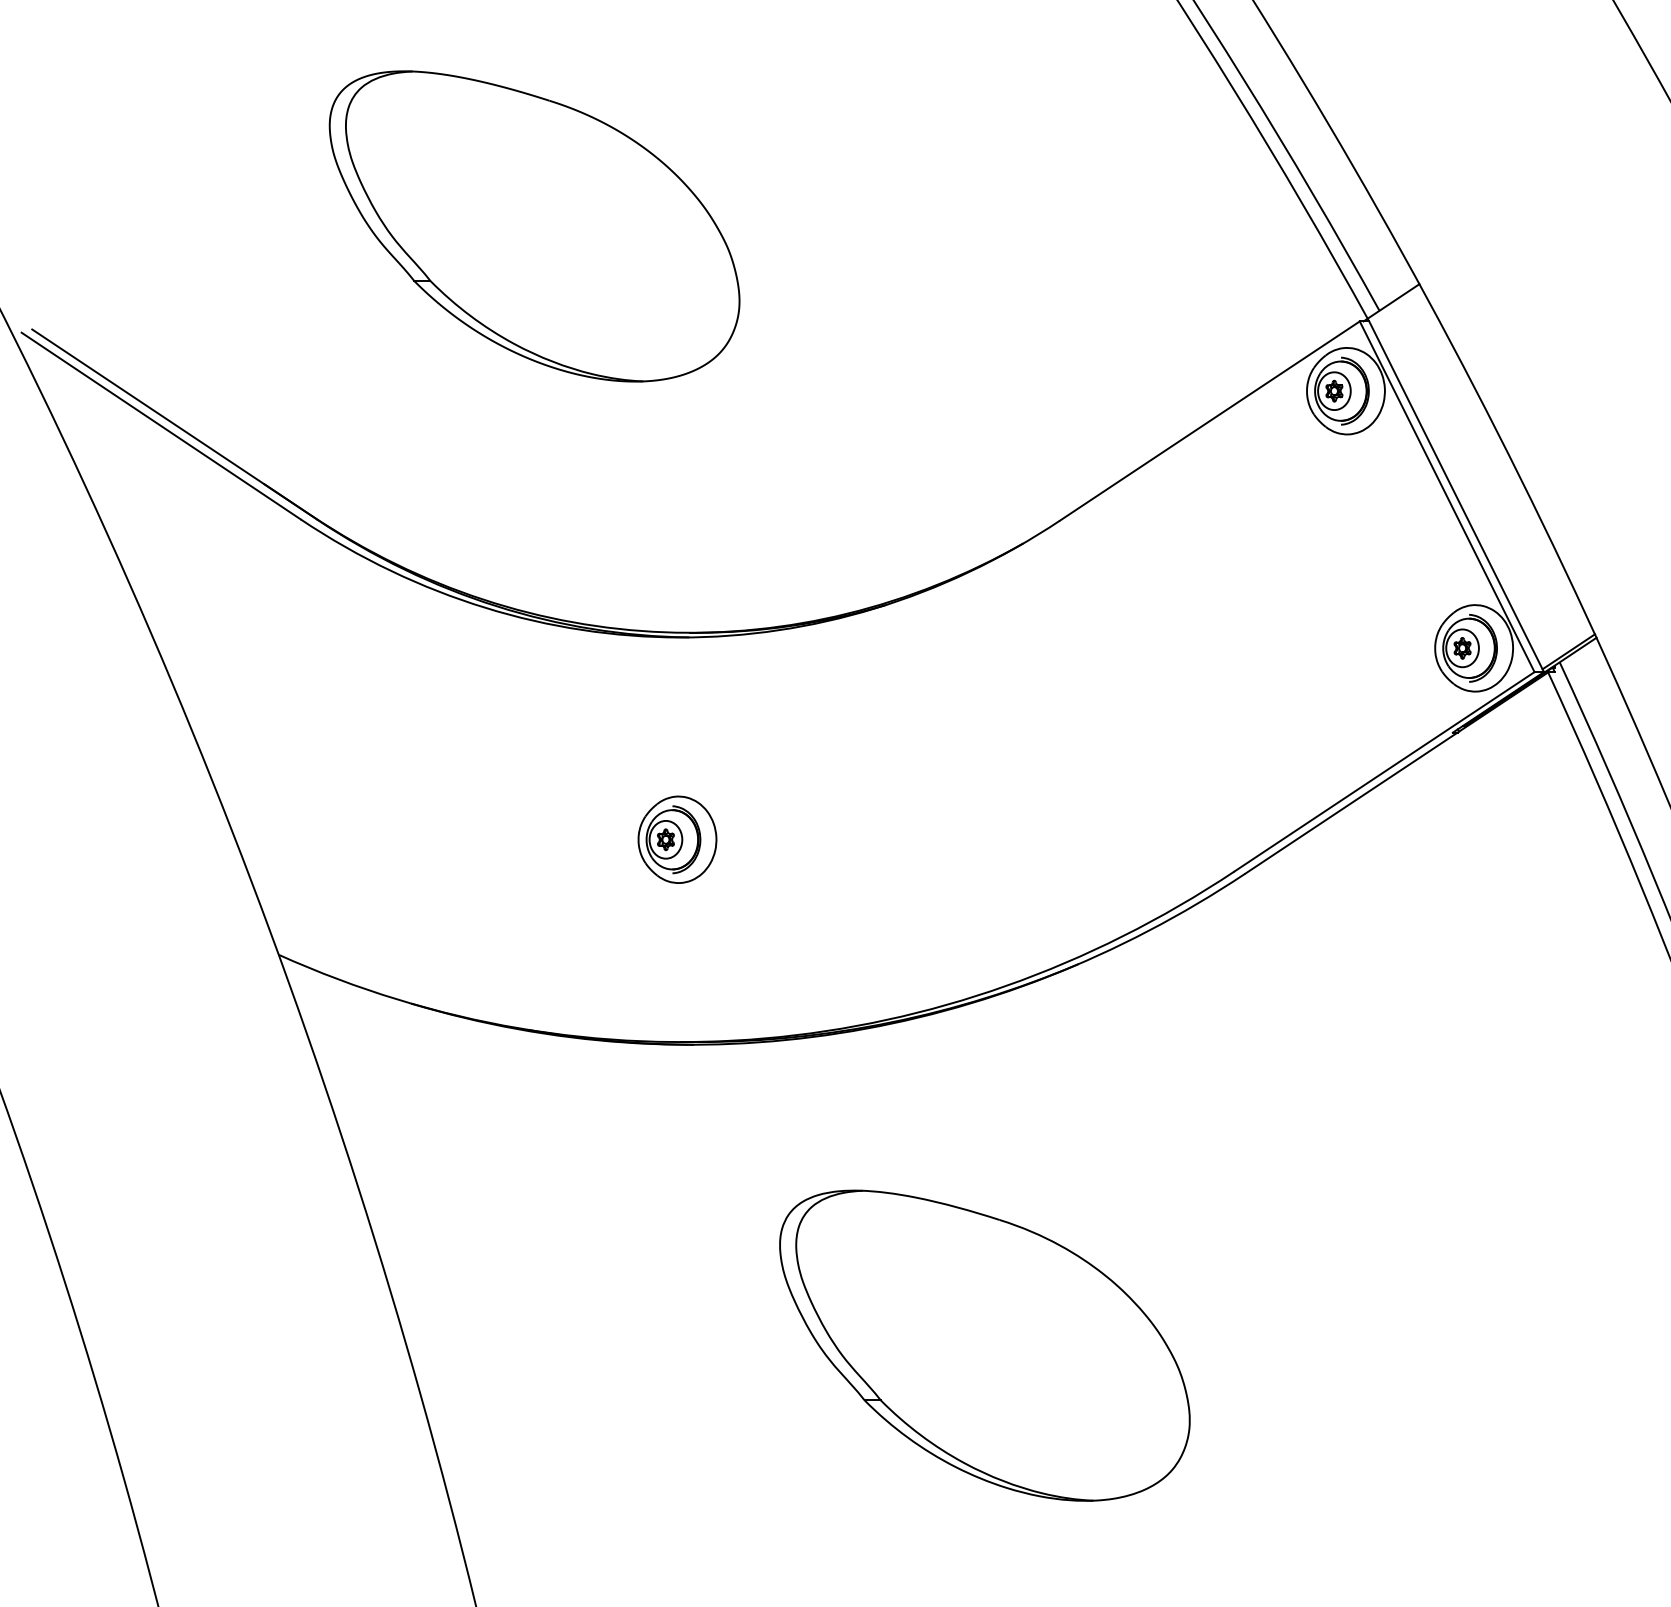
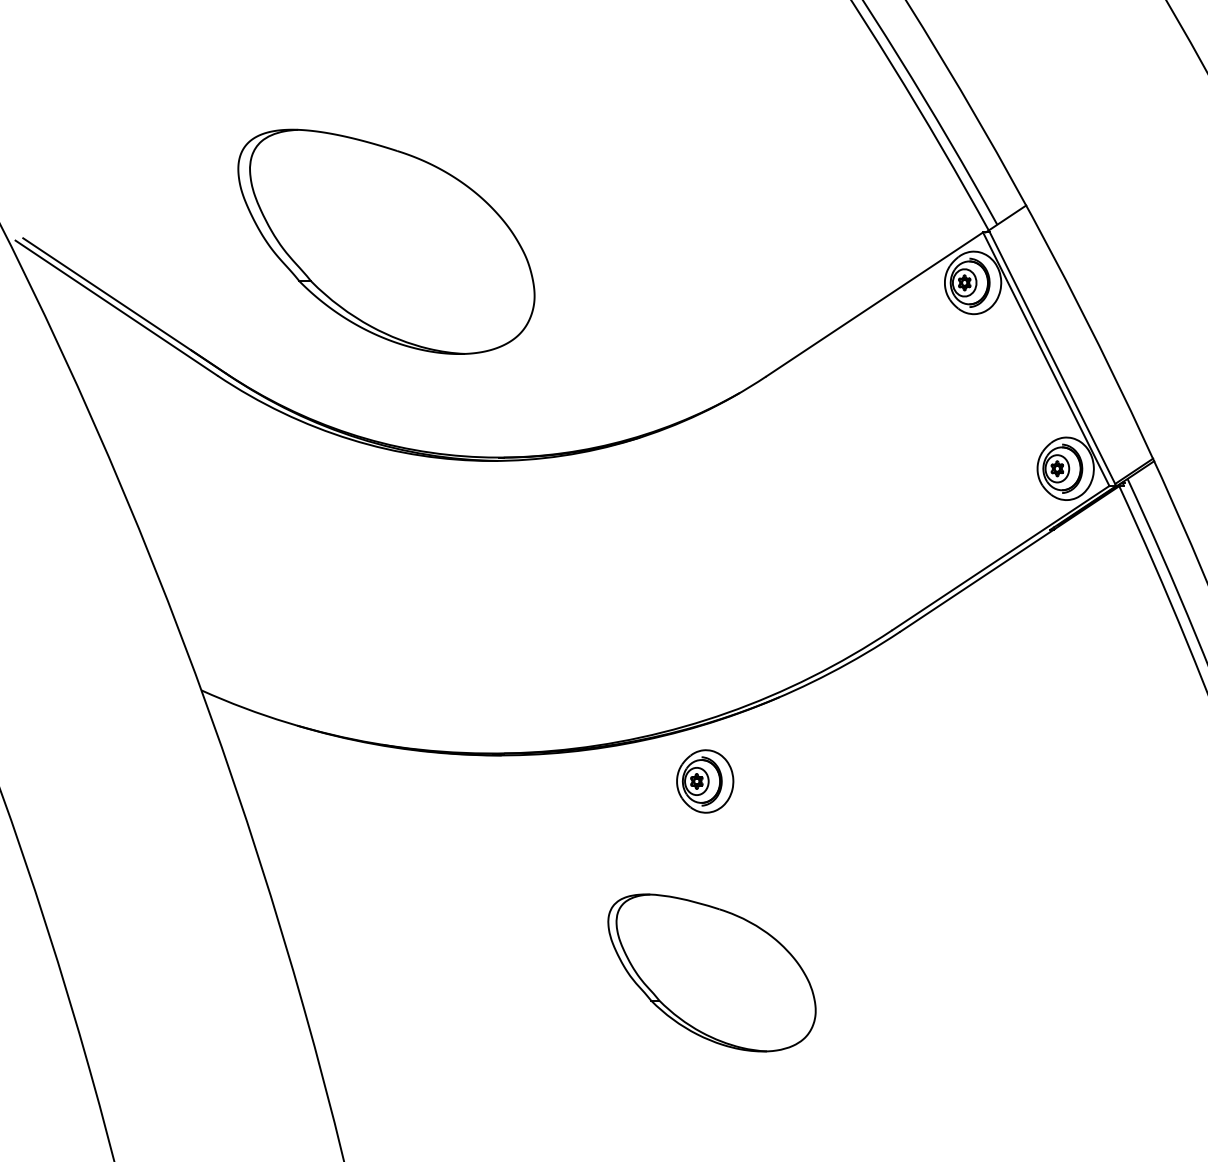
part: (534, 226) -> (386, 241), moved
part: (677, 839) -> (705, 781), moved
part: (984, 1345) -> (711, 972), size x0.7

